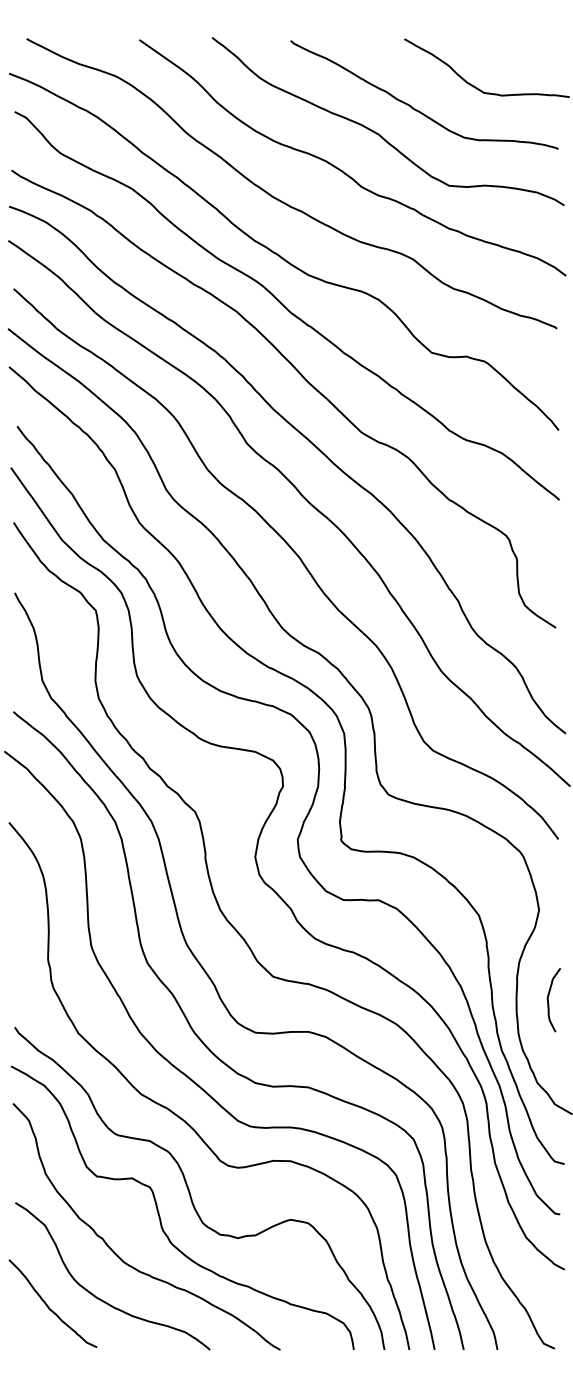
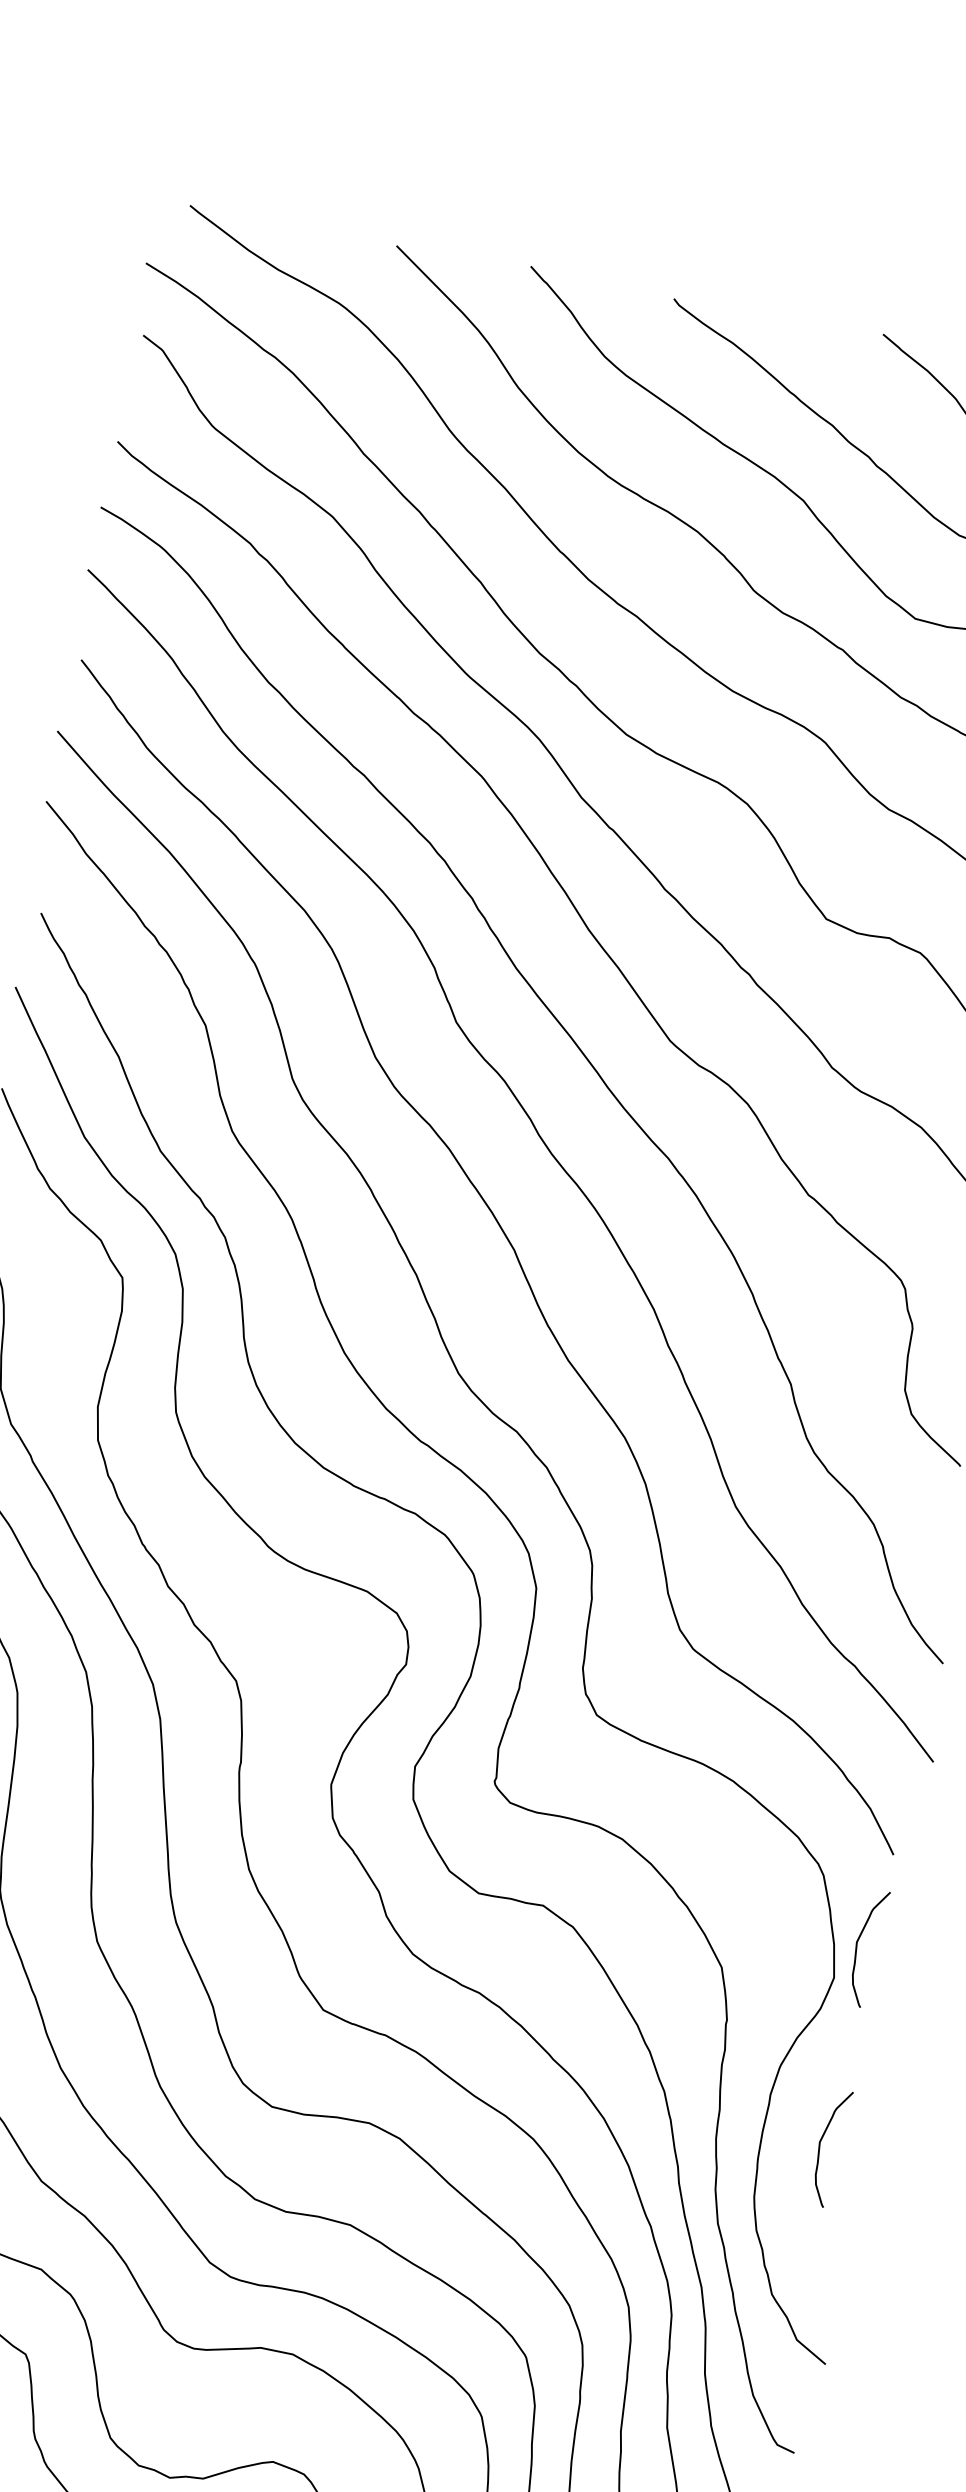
curve: (548, 891) -> (857, 1947), added

